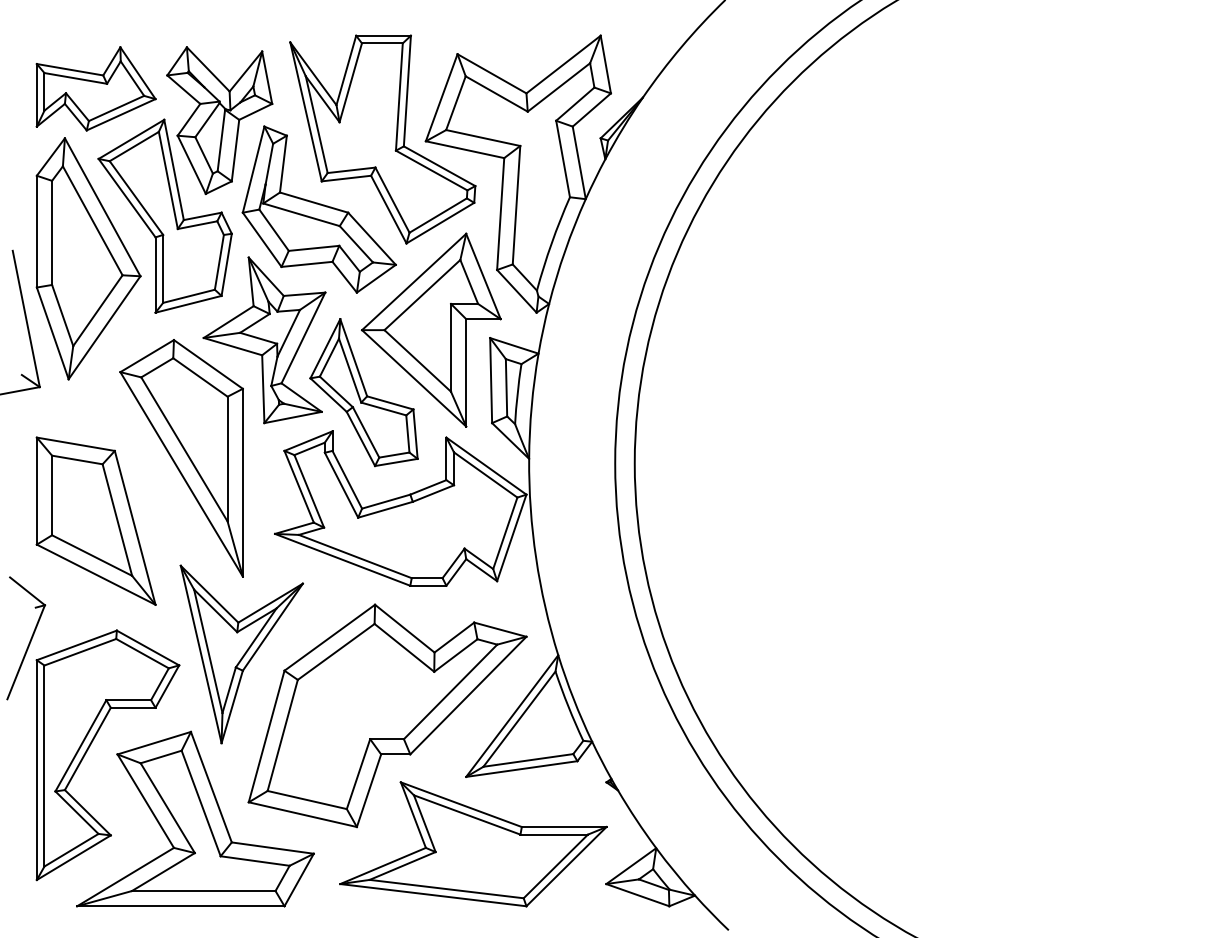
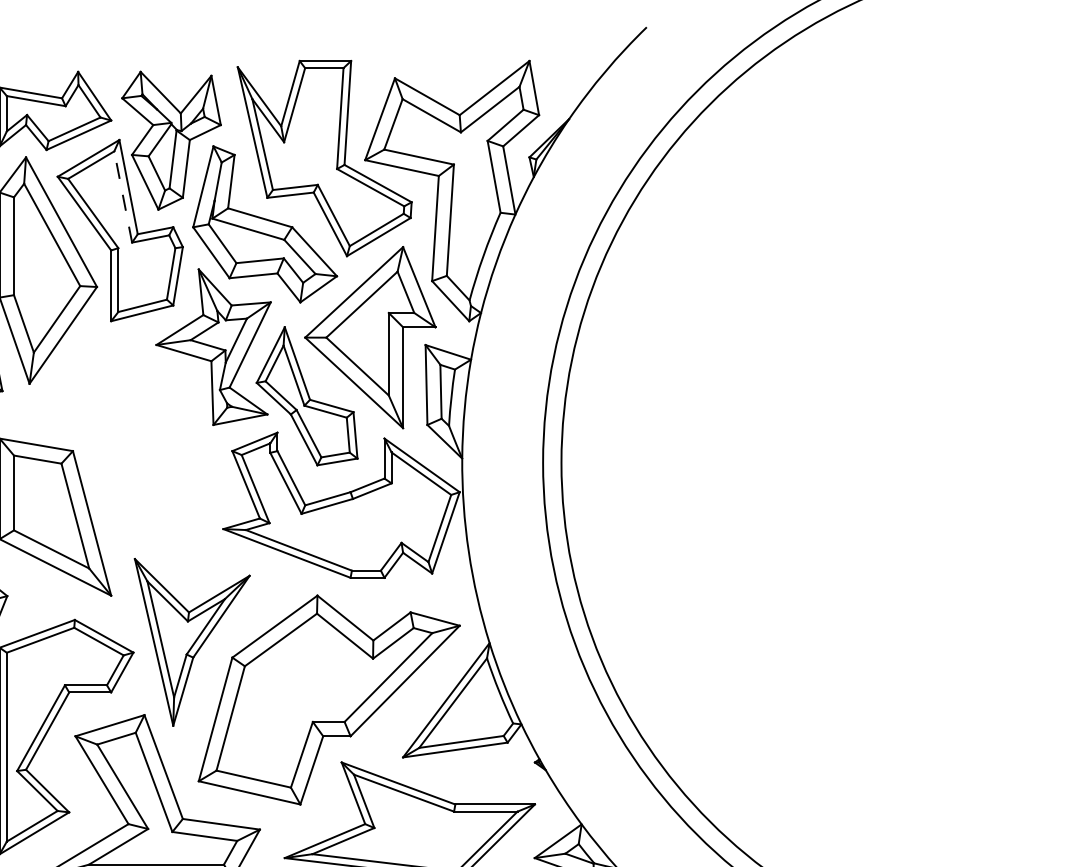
line: (168, 179) -> (123, 196), solid -> dashed
part: (181, 458) -> (135, 458), removed

